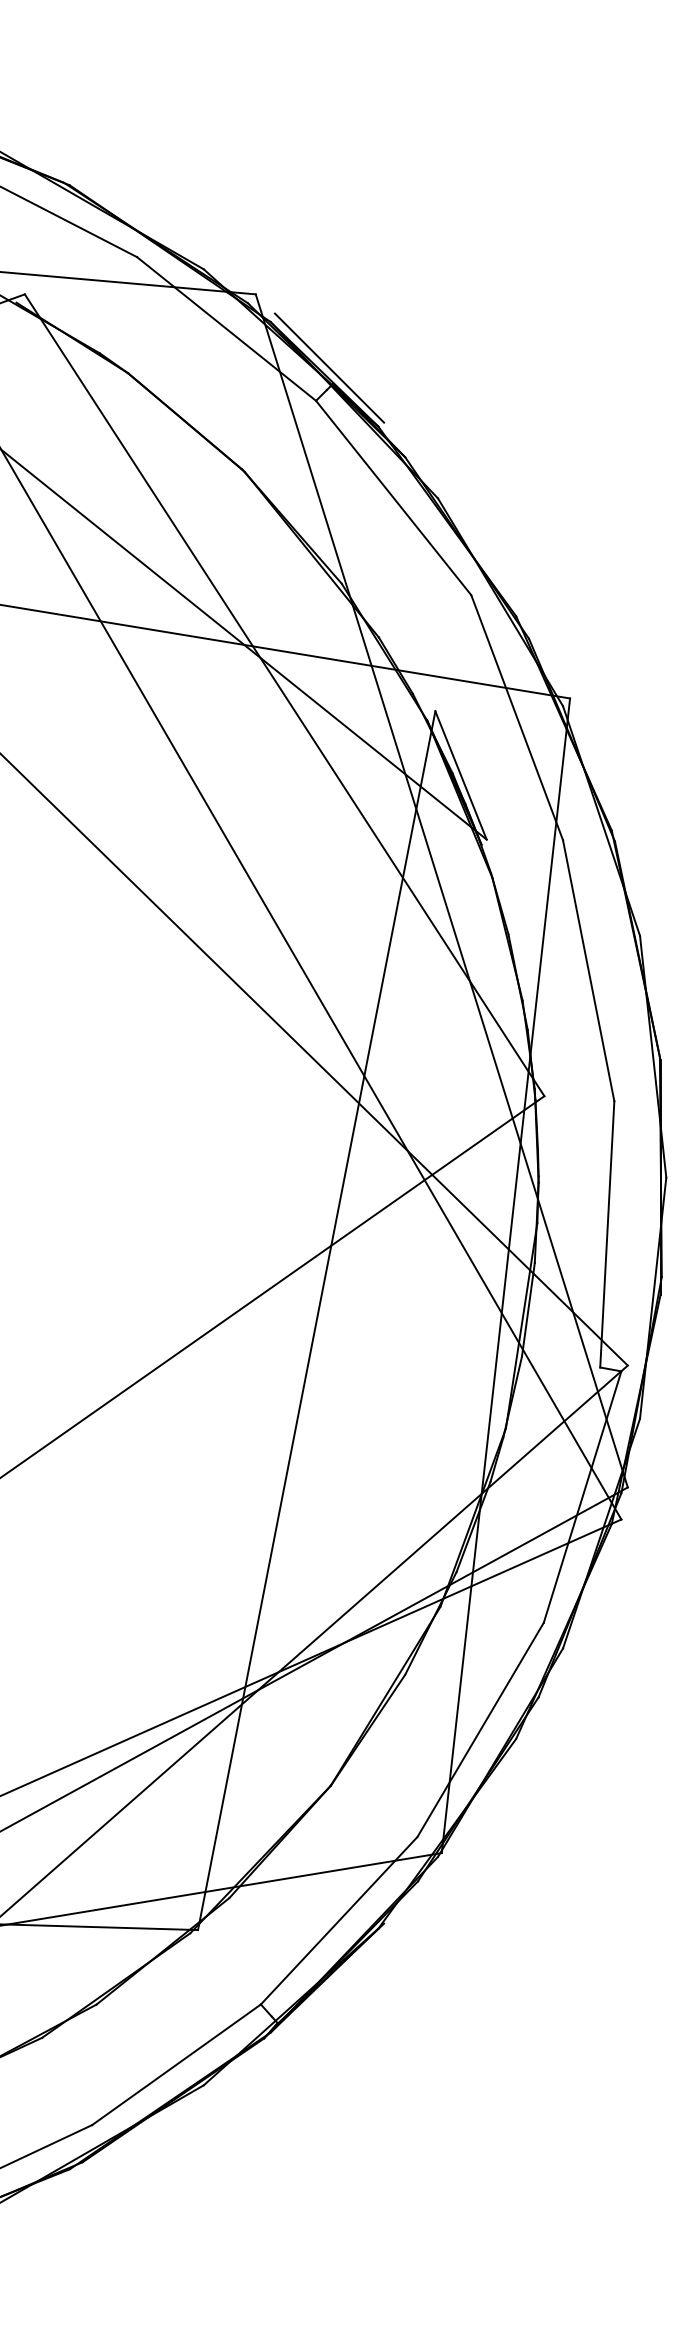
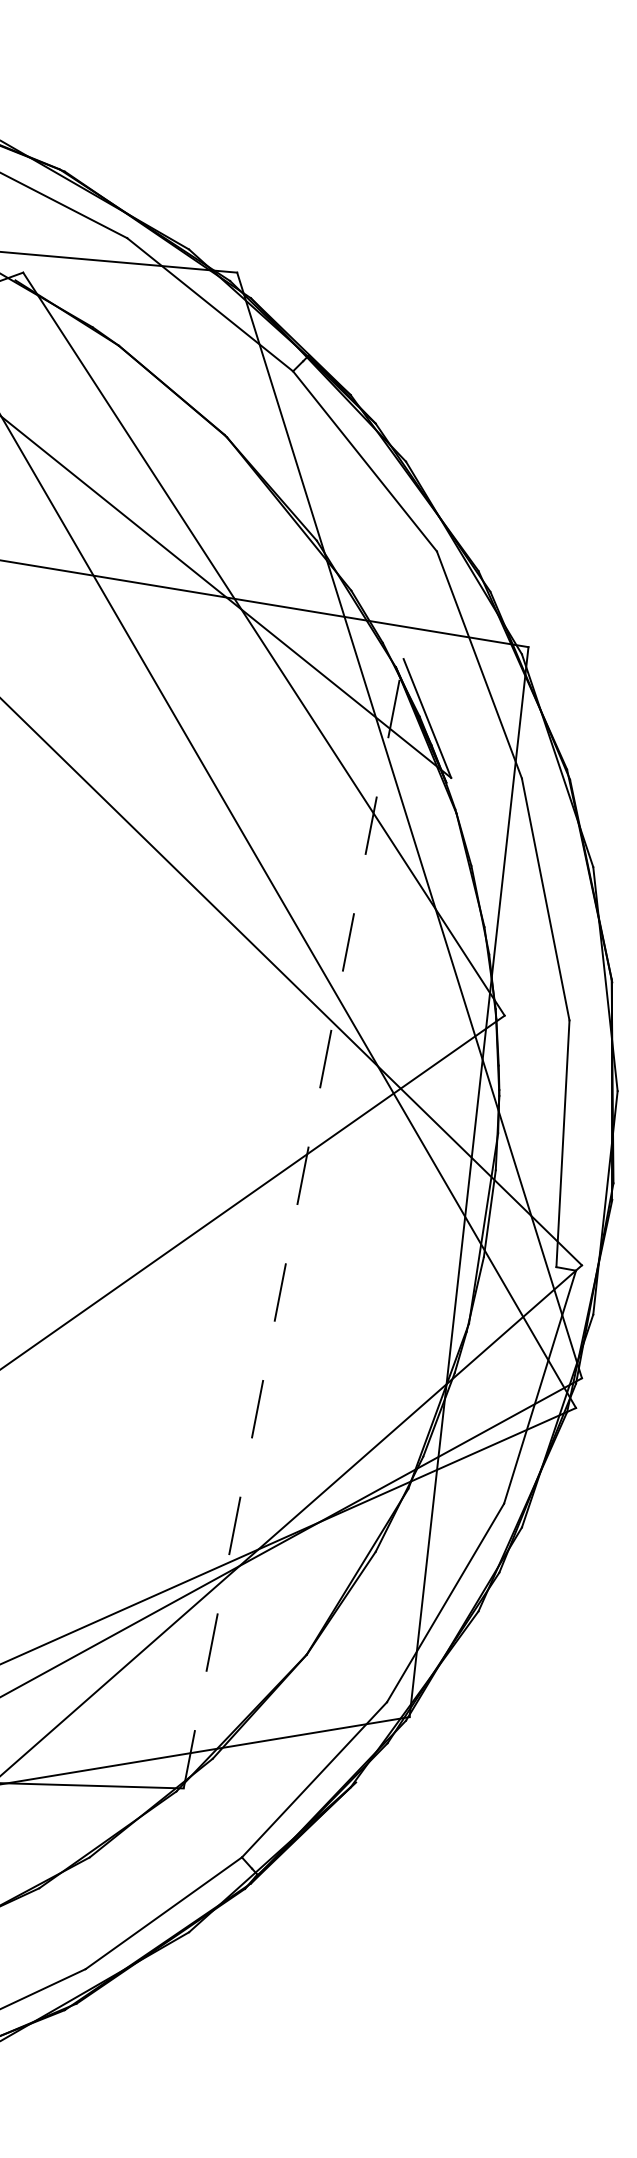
line: (329, 367) -> (305, 340), removed
line: (316, 1320) -> (293, 1223), solid -> dashed

